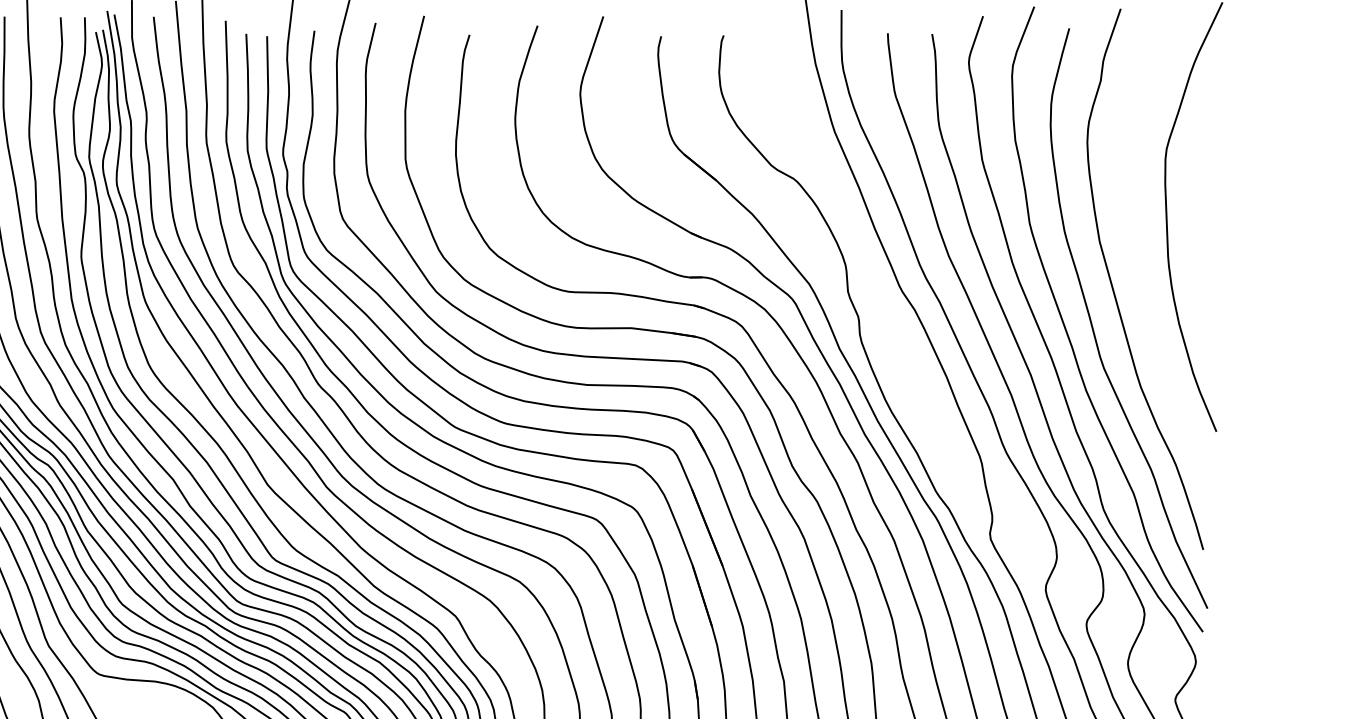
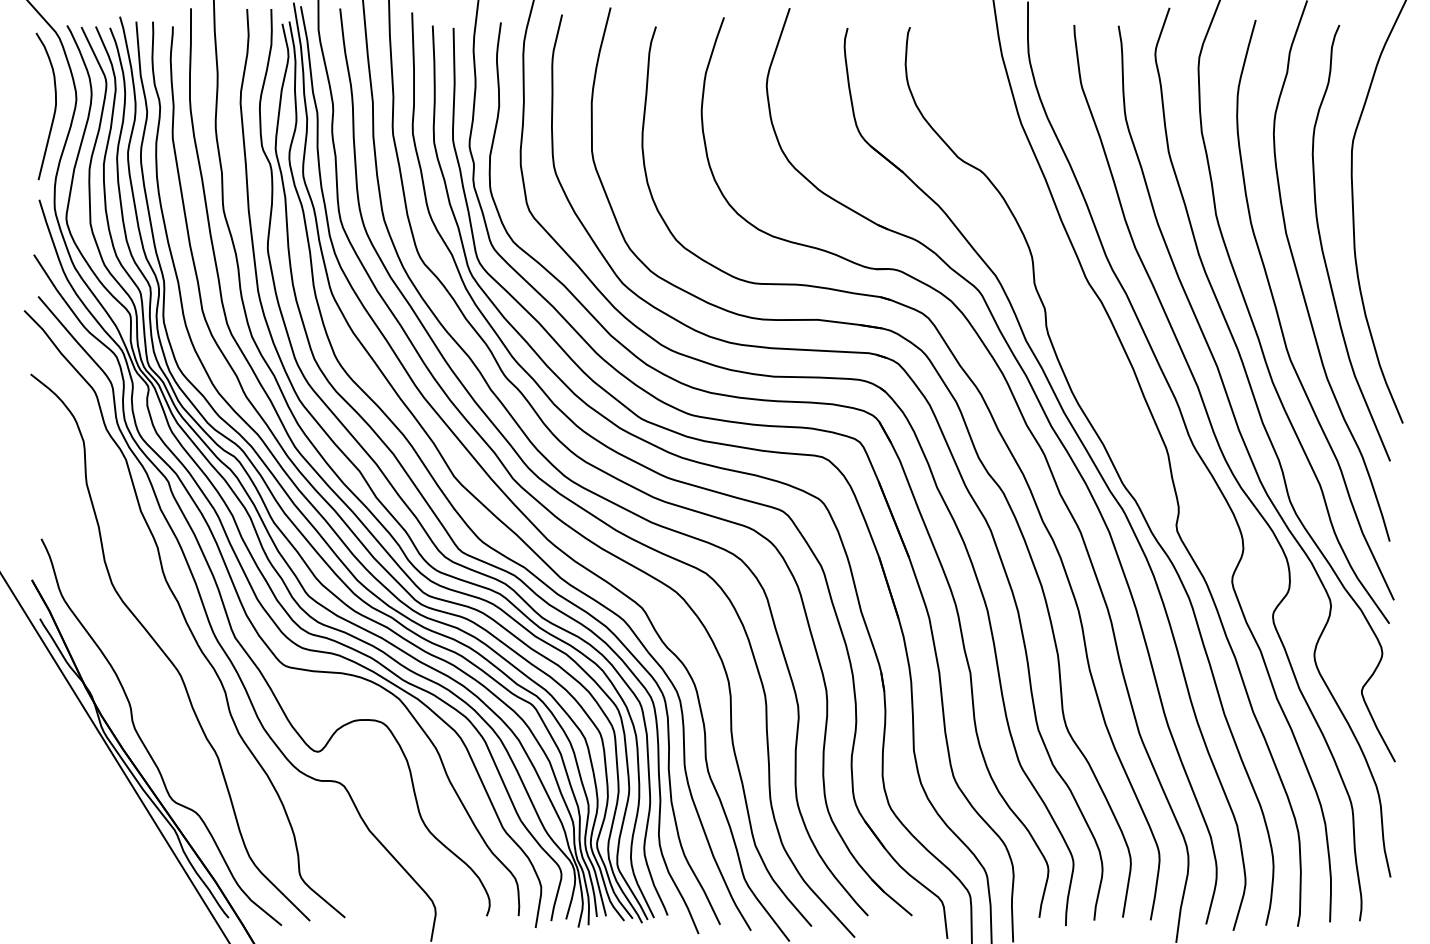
curve: (1137, 257) -> (1323, 249), added

